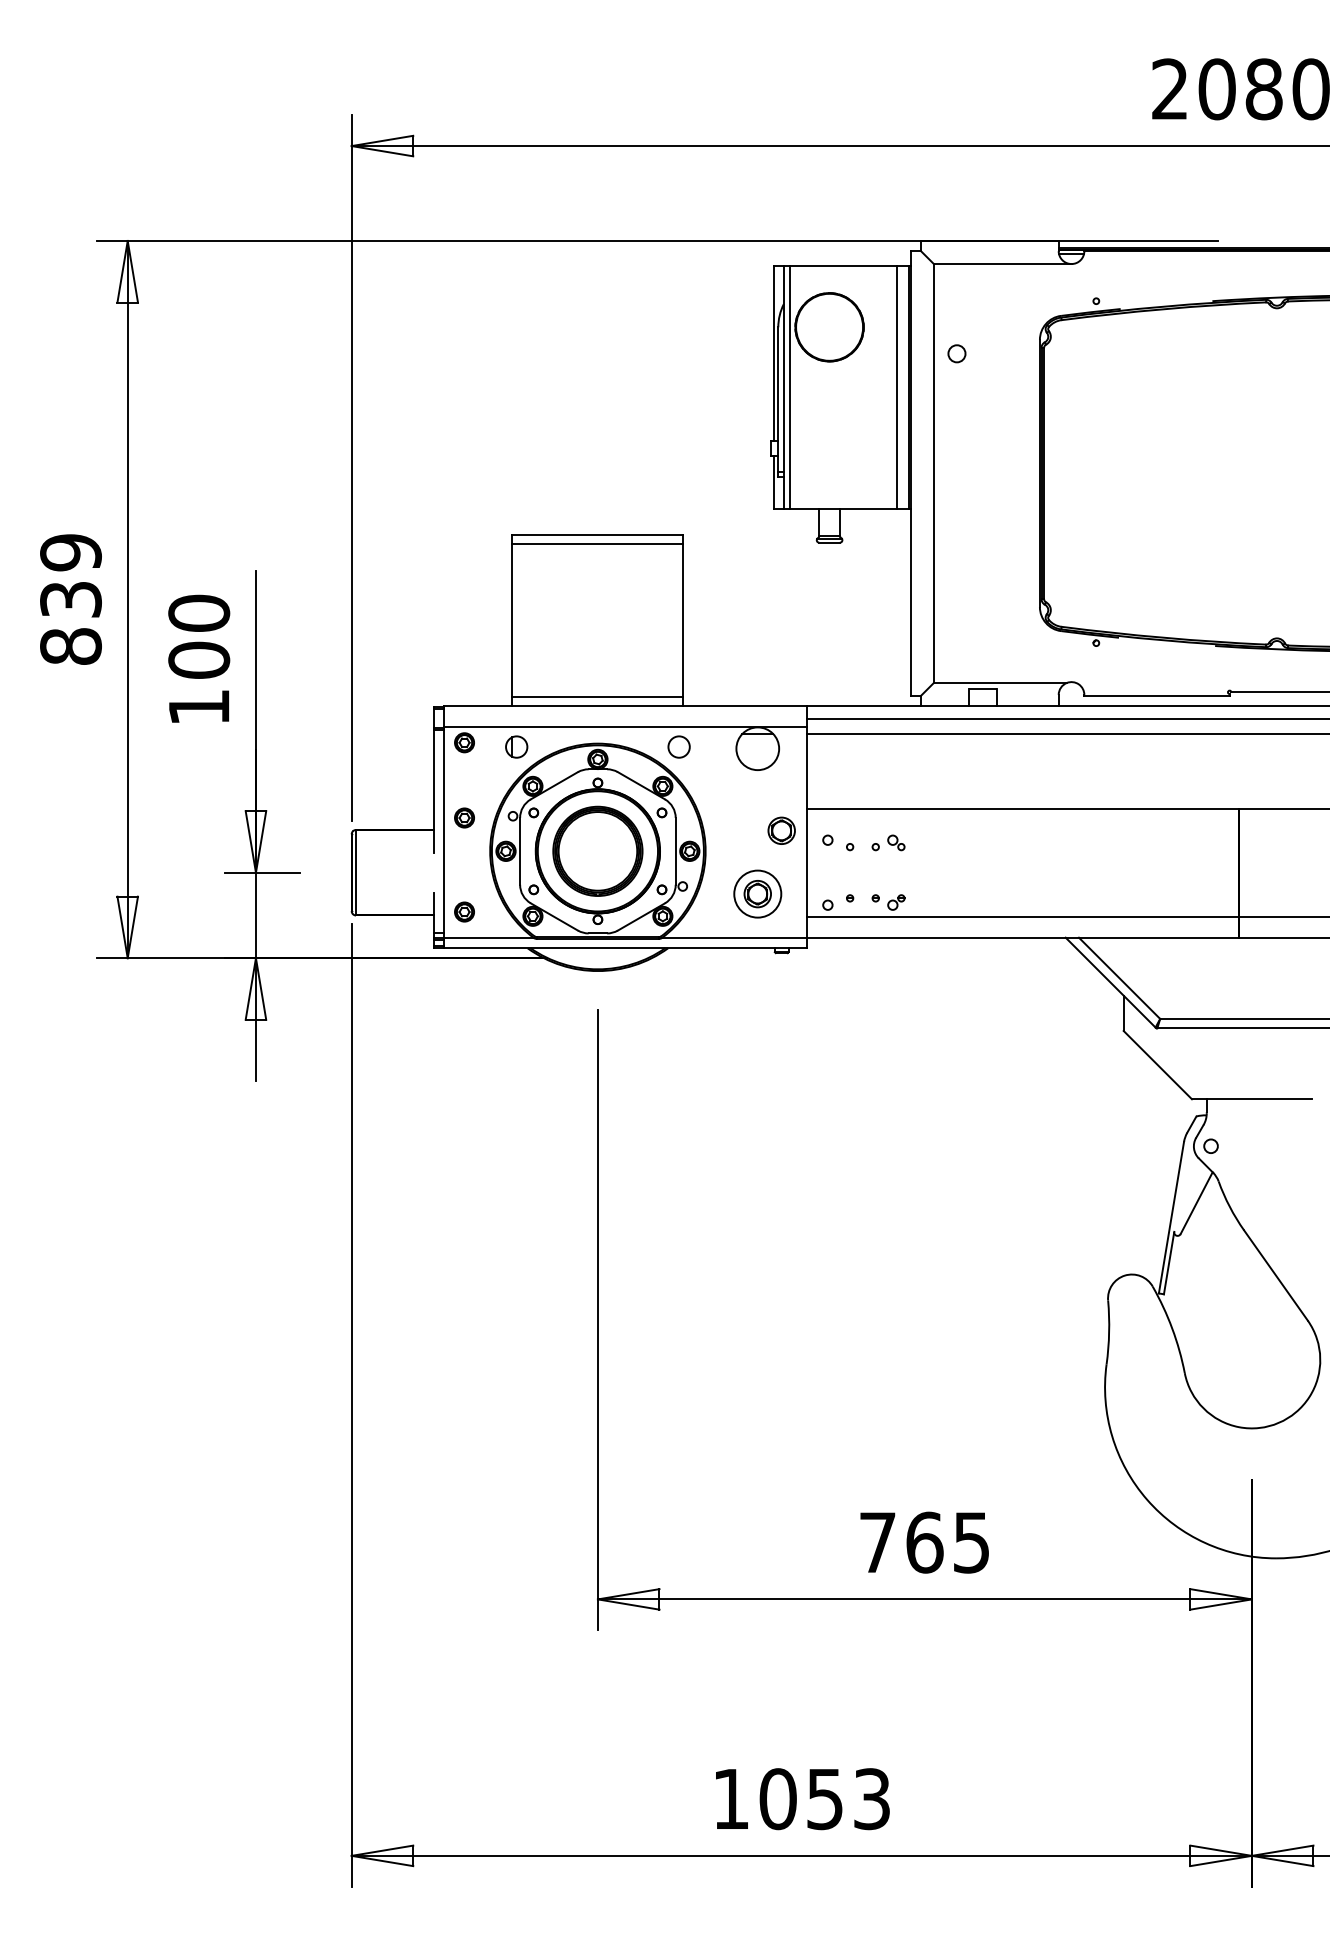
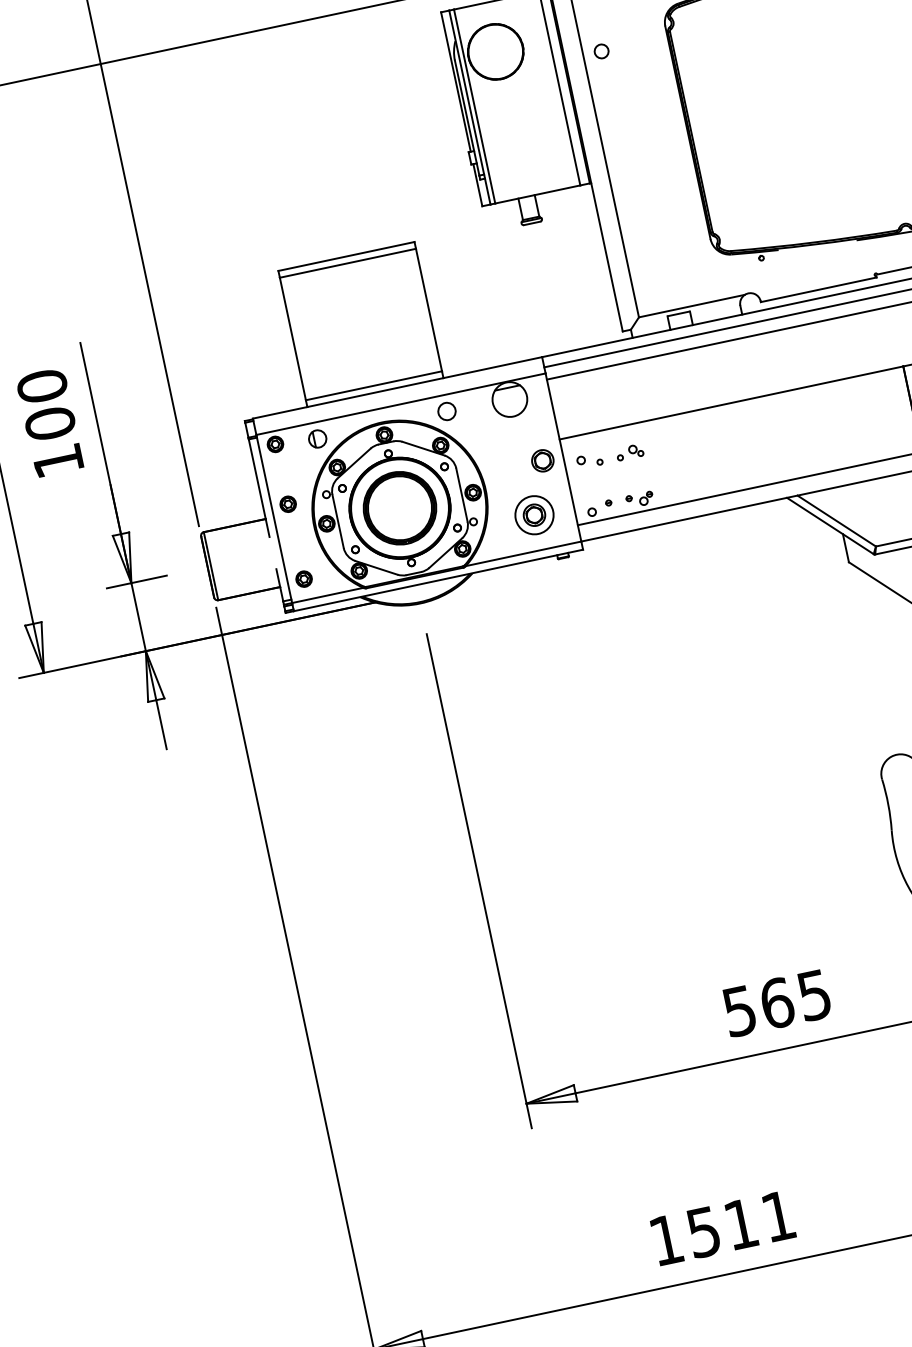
text: (877, 1542) -> (739, 1011), 765 -> 565
text: (824, 1799) -> (740, 1224), 1053 -> 1511

